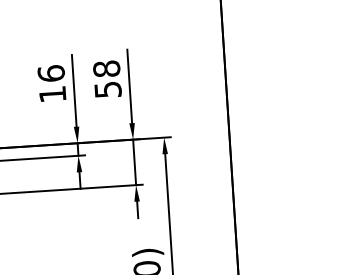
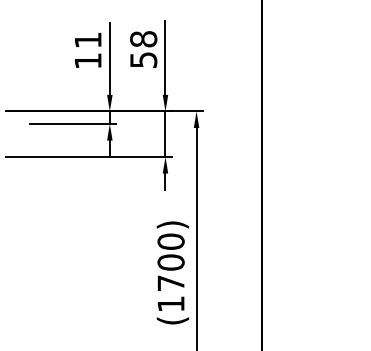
text: (50, 73) -> (87, 40), 16 -> 11

